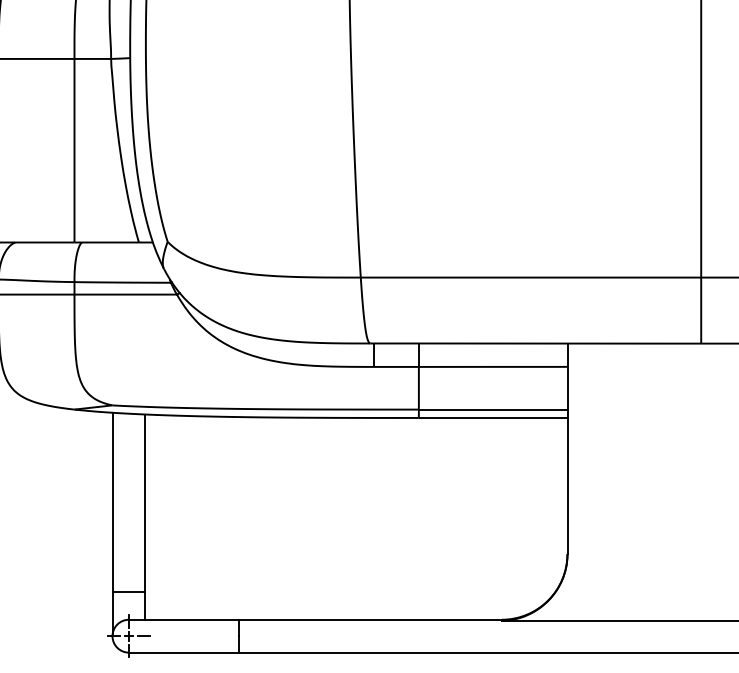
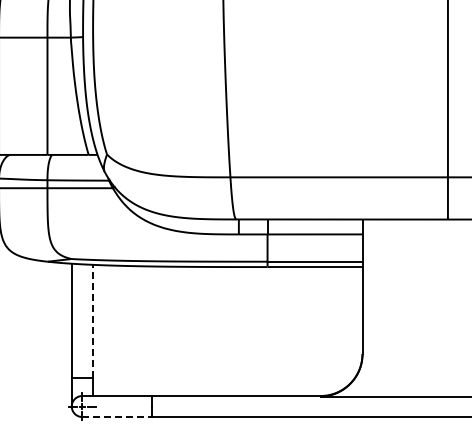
line: (144, 503) -> (92, 321), solid -> dashed
line: (184, 653) -> (117, 417), solid -> dashed

